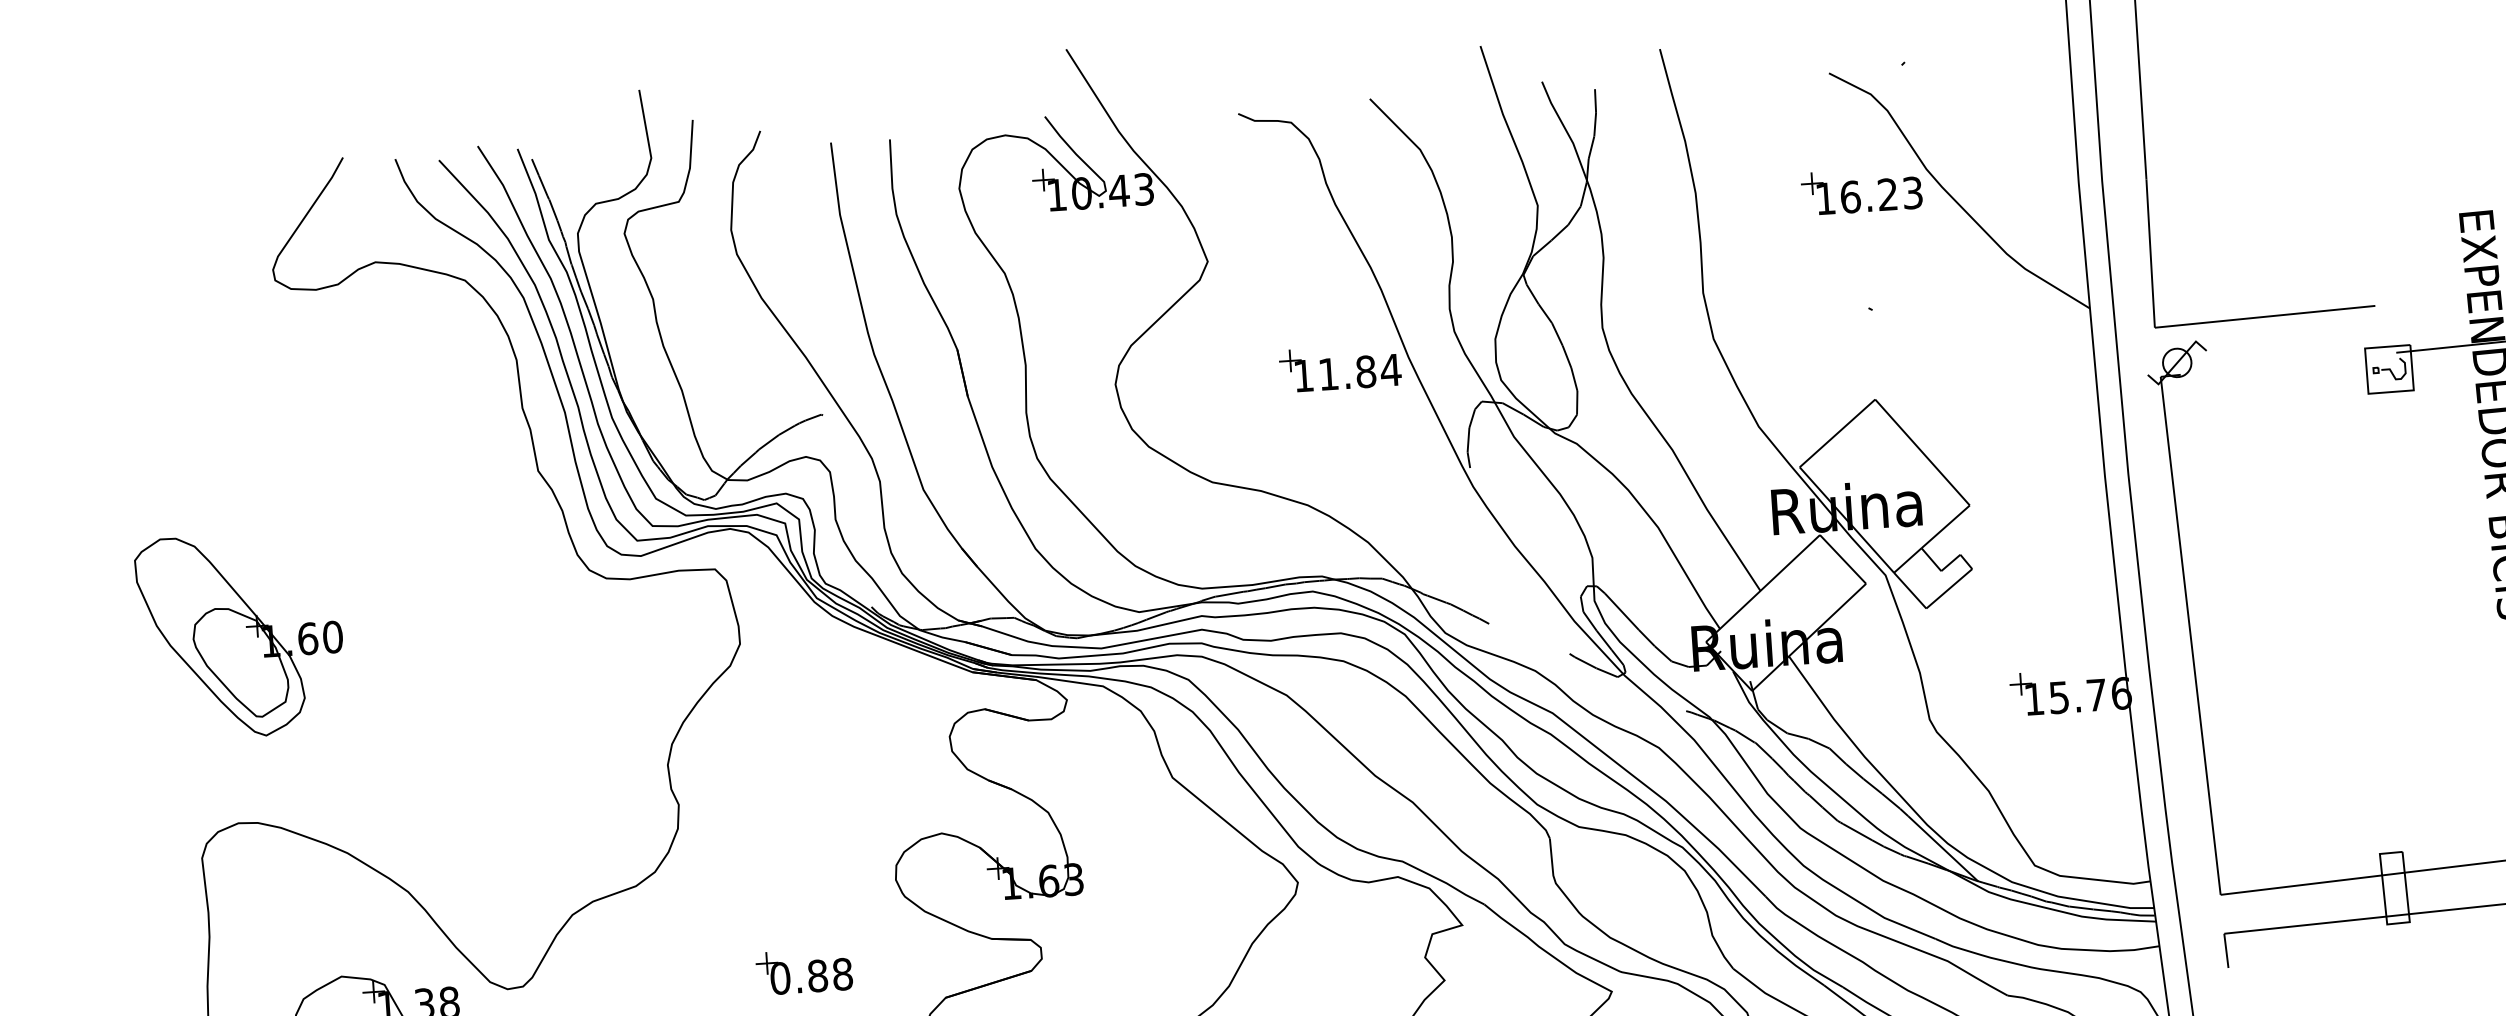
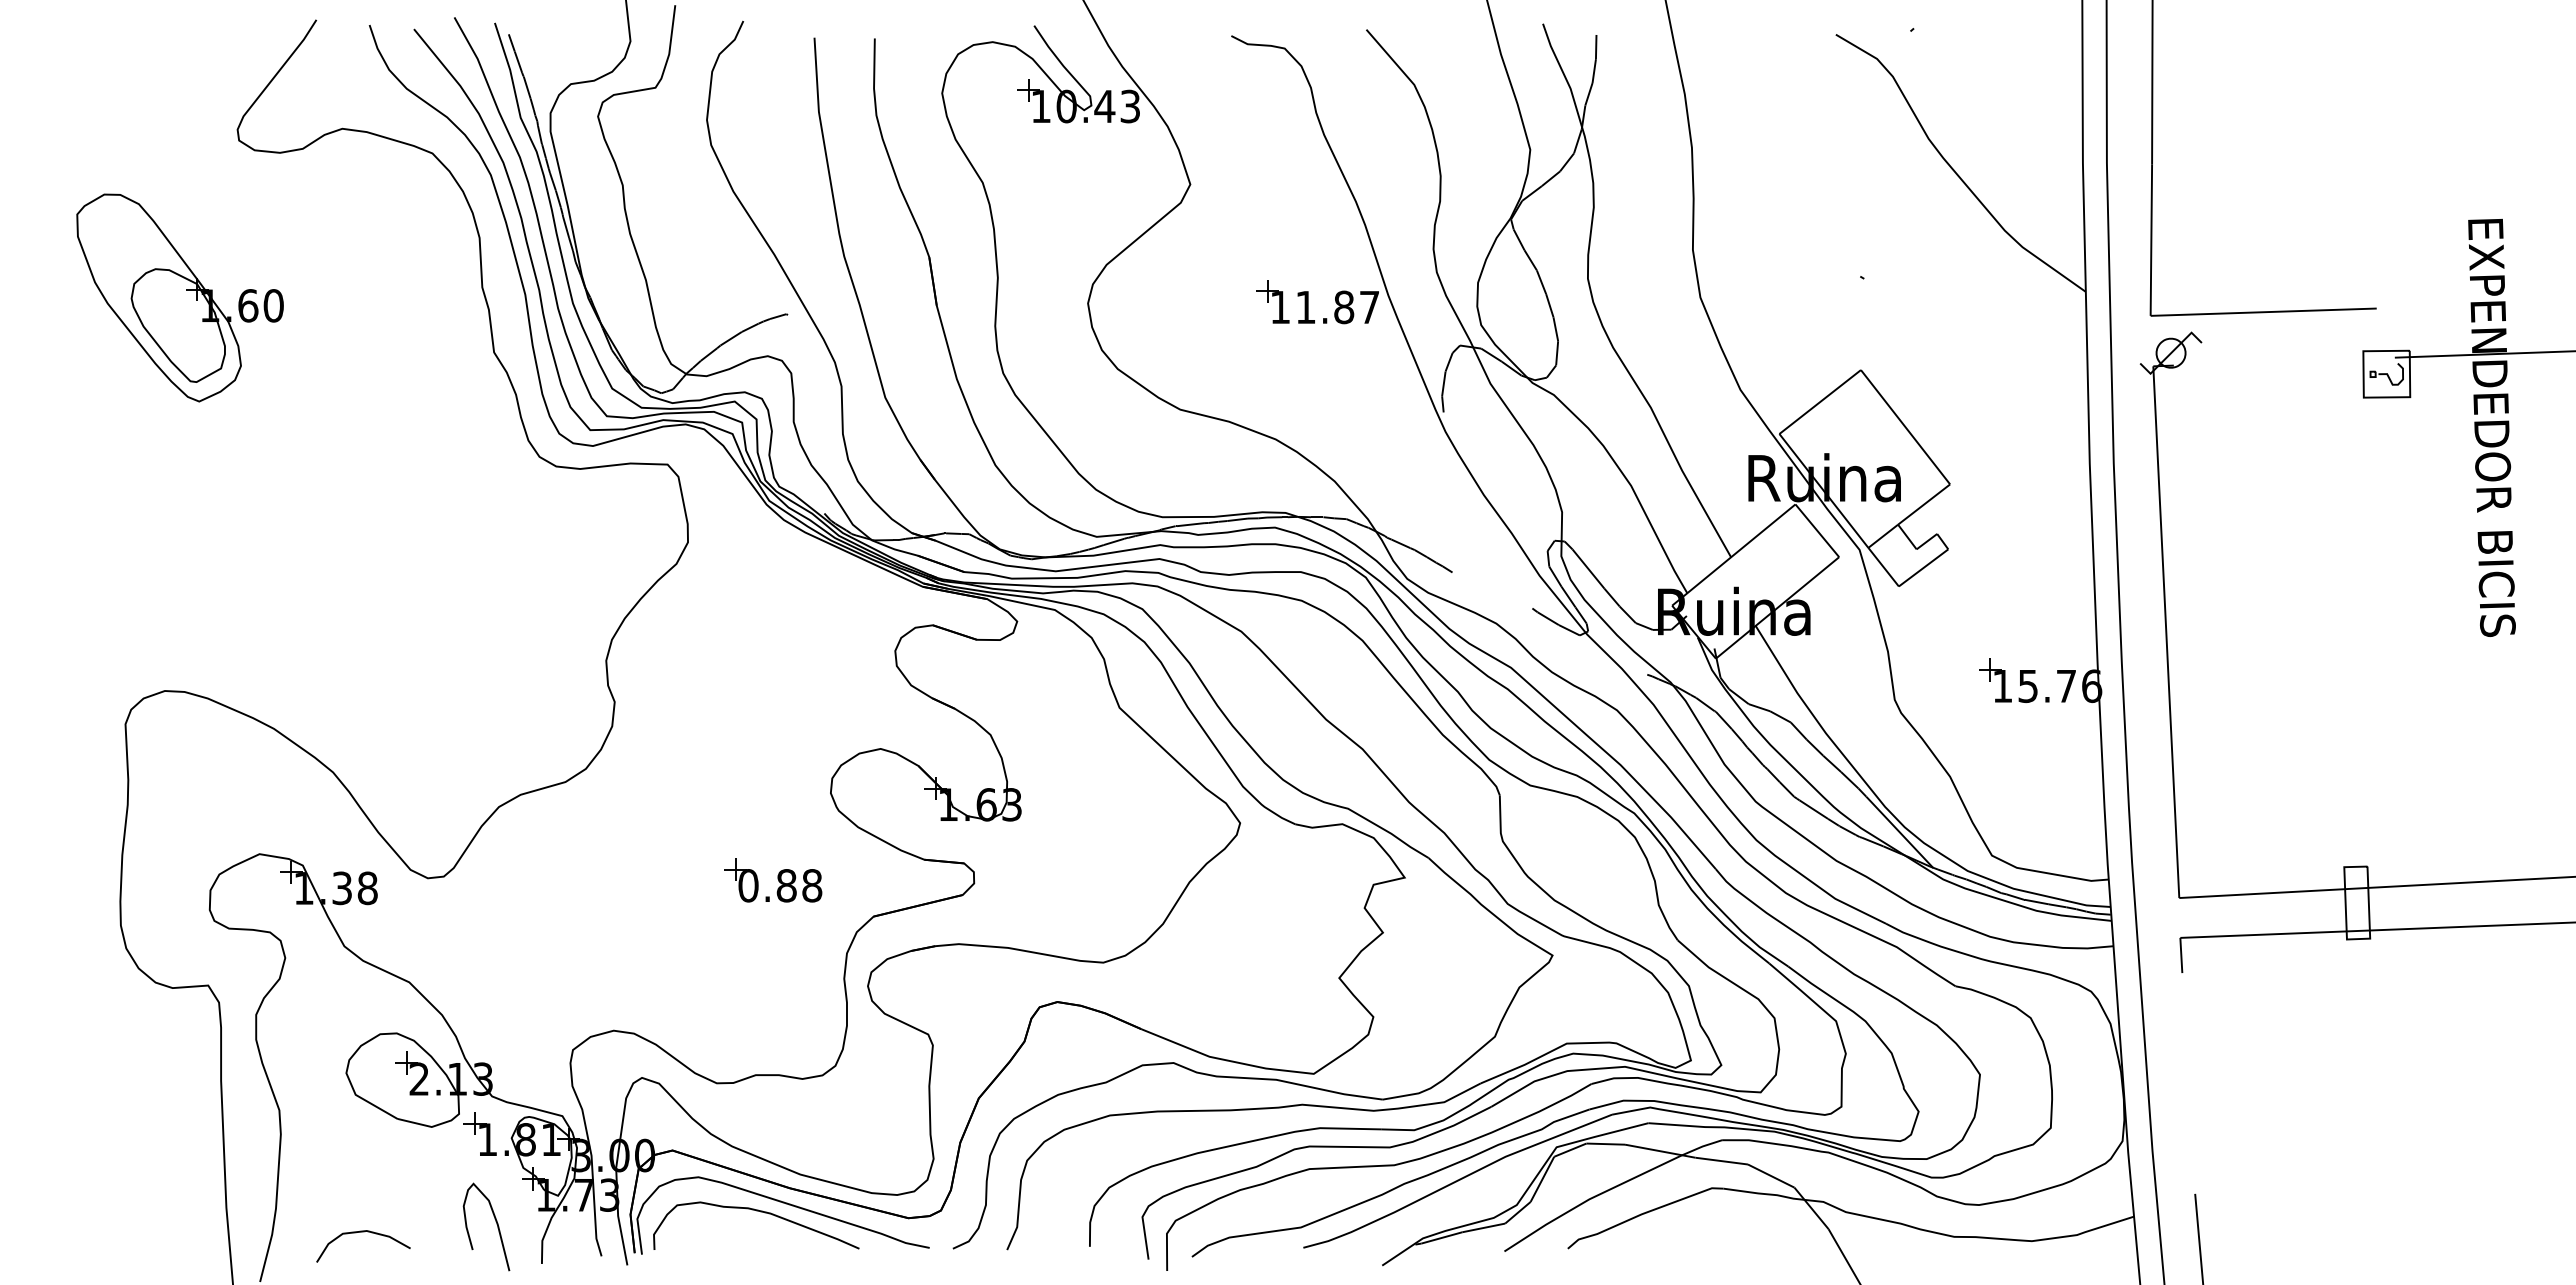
part: (1861, 190) -> (1861, 156), removed
text: (1390, 370) -> (1369, 307), 11.84 -> 11.87
part: (240, 635) -> (179, 297), moved
part: (804, 971) -> (773, 880), moved

